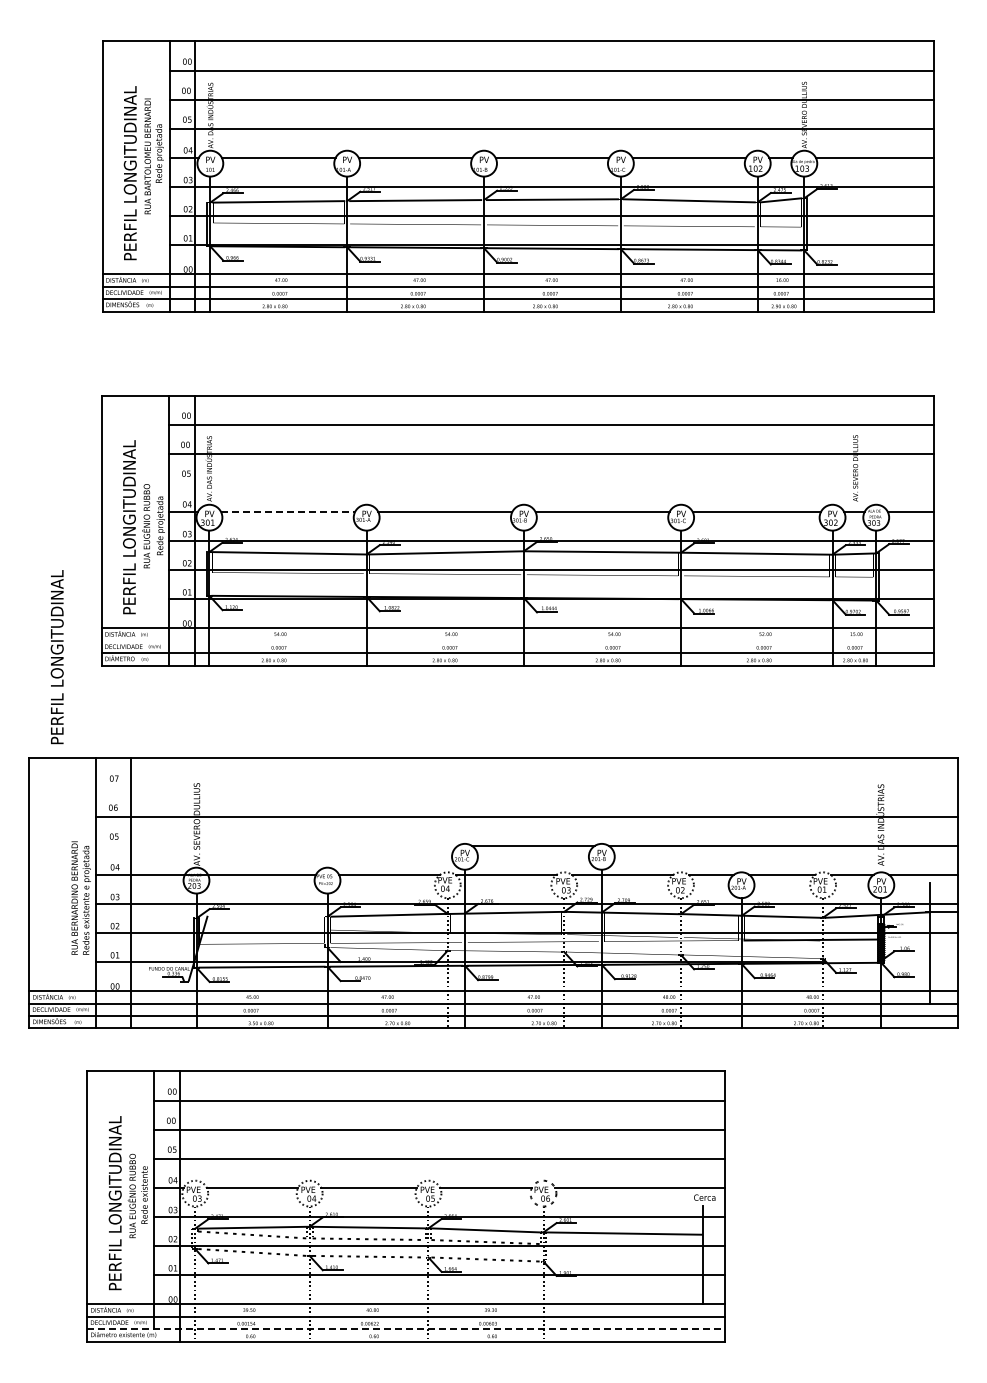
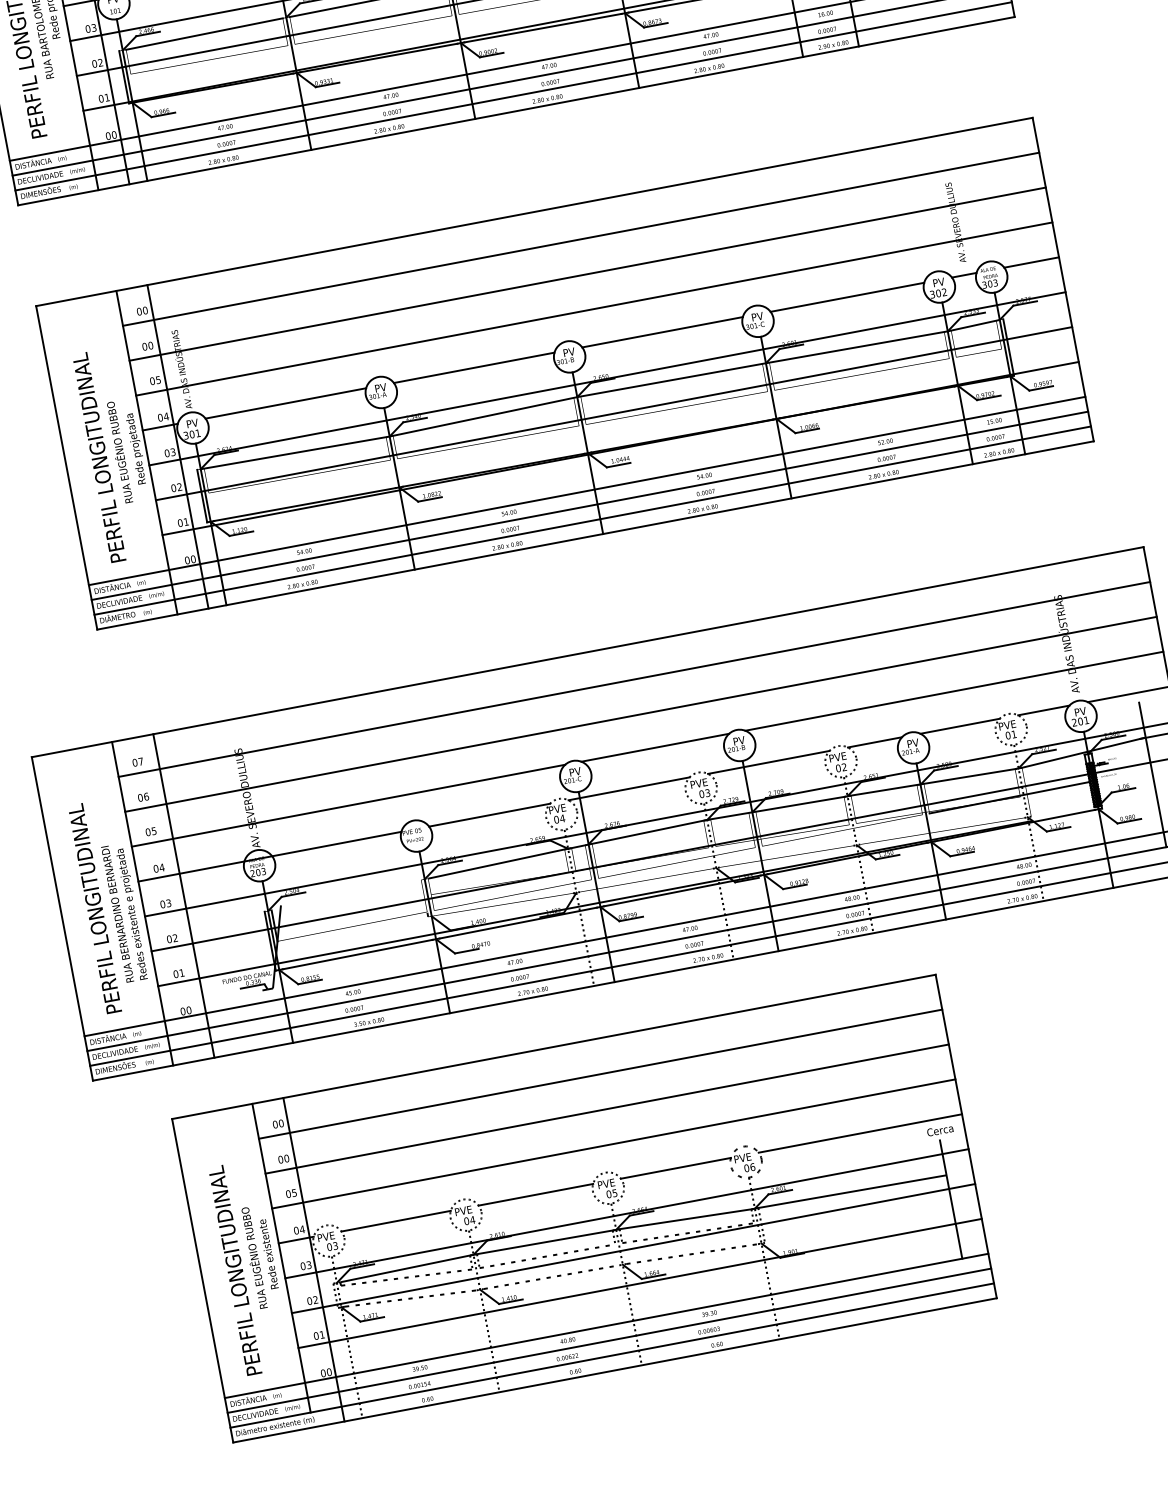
line: (550, 482) -> (593, 308), added
line: (288, 511) -> (286, 402), dashed -> solid
line: (517, 640) -> (589, 505), added
text: (56, 657) -> (94, 909), moved
line: (526, 787) -> (633, 679), added
line: (277, 845) -> (348, 805), added
line: (406, 1329) -> (612, 1355), dashed -> solid

